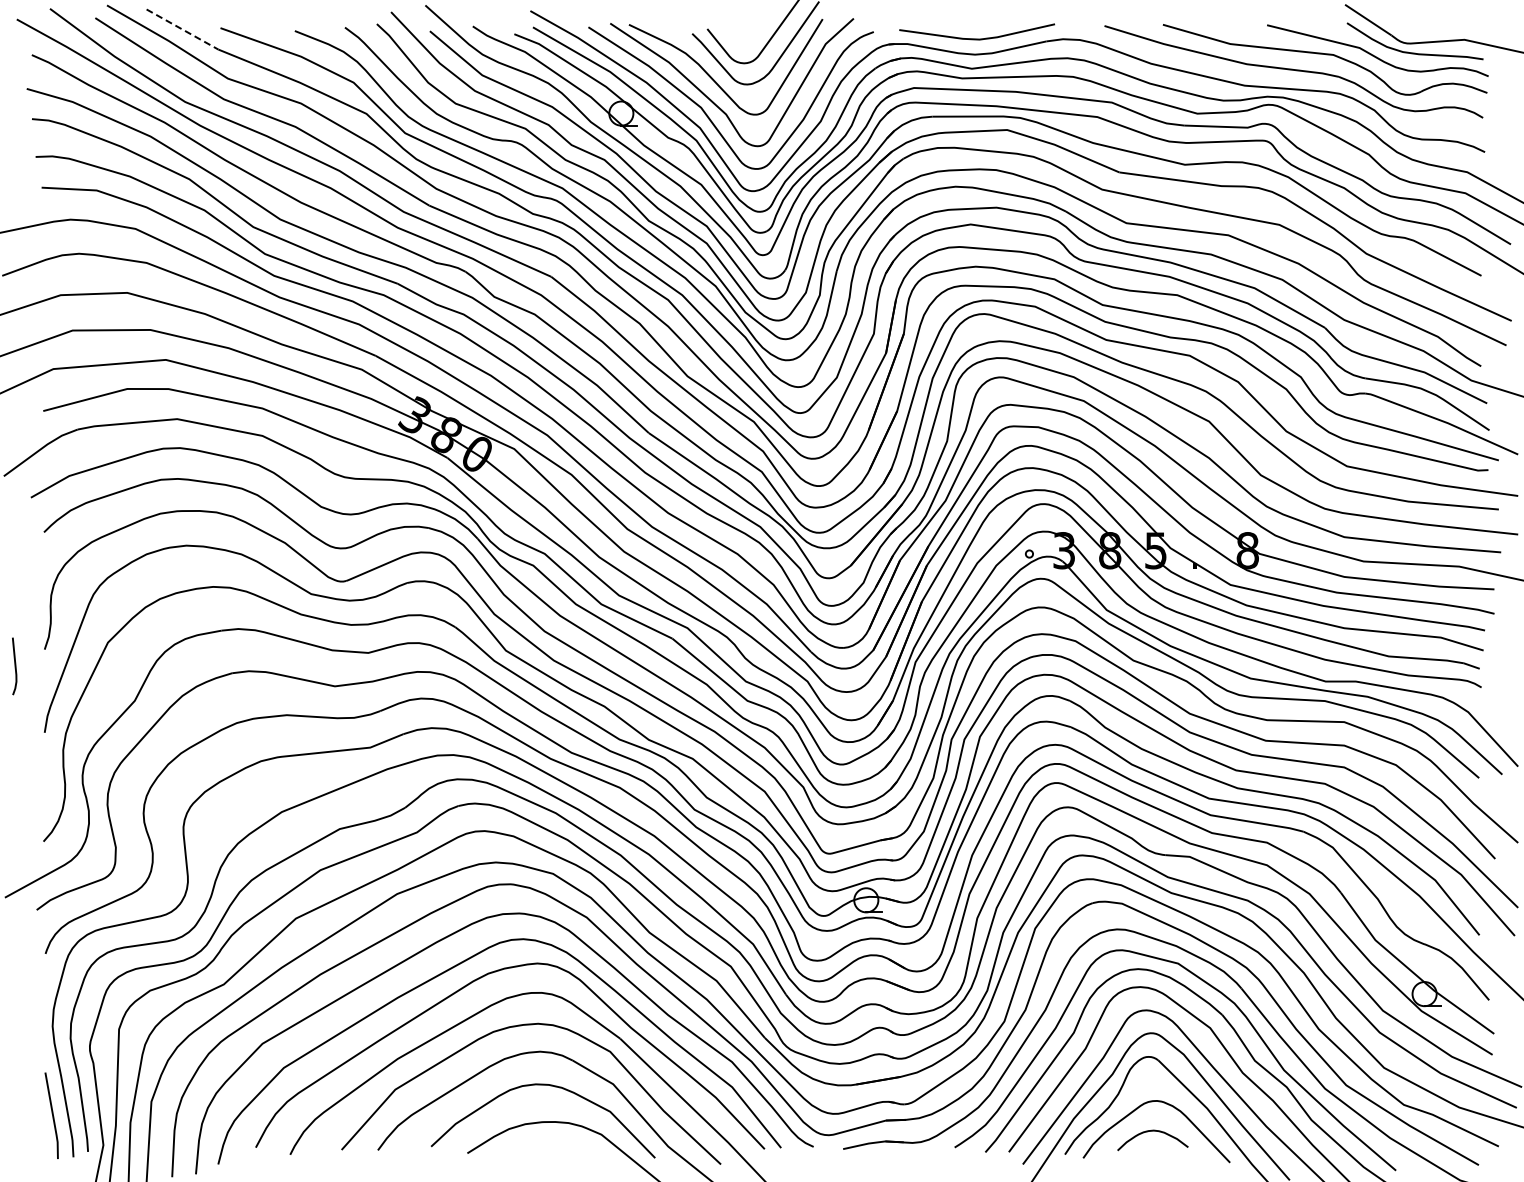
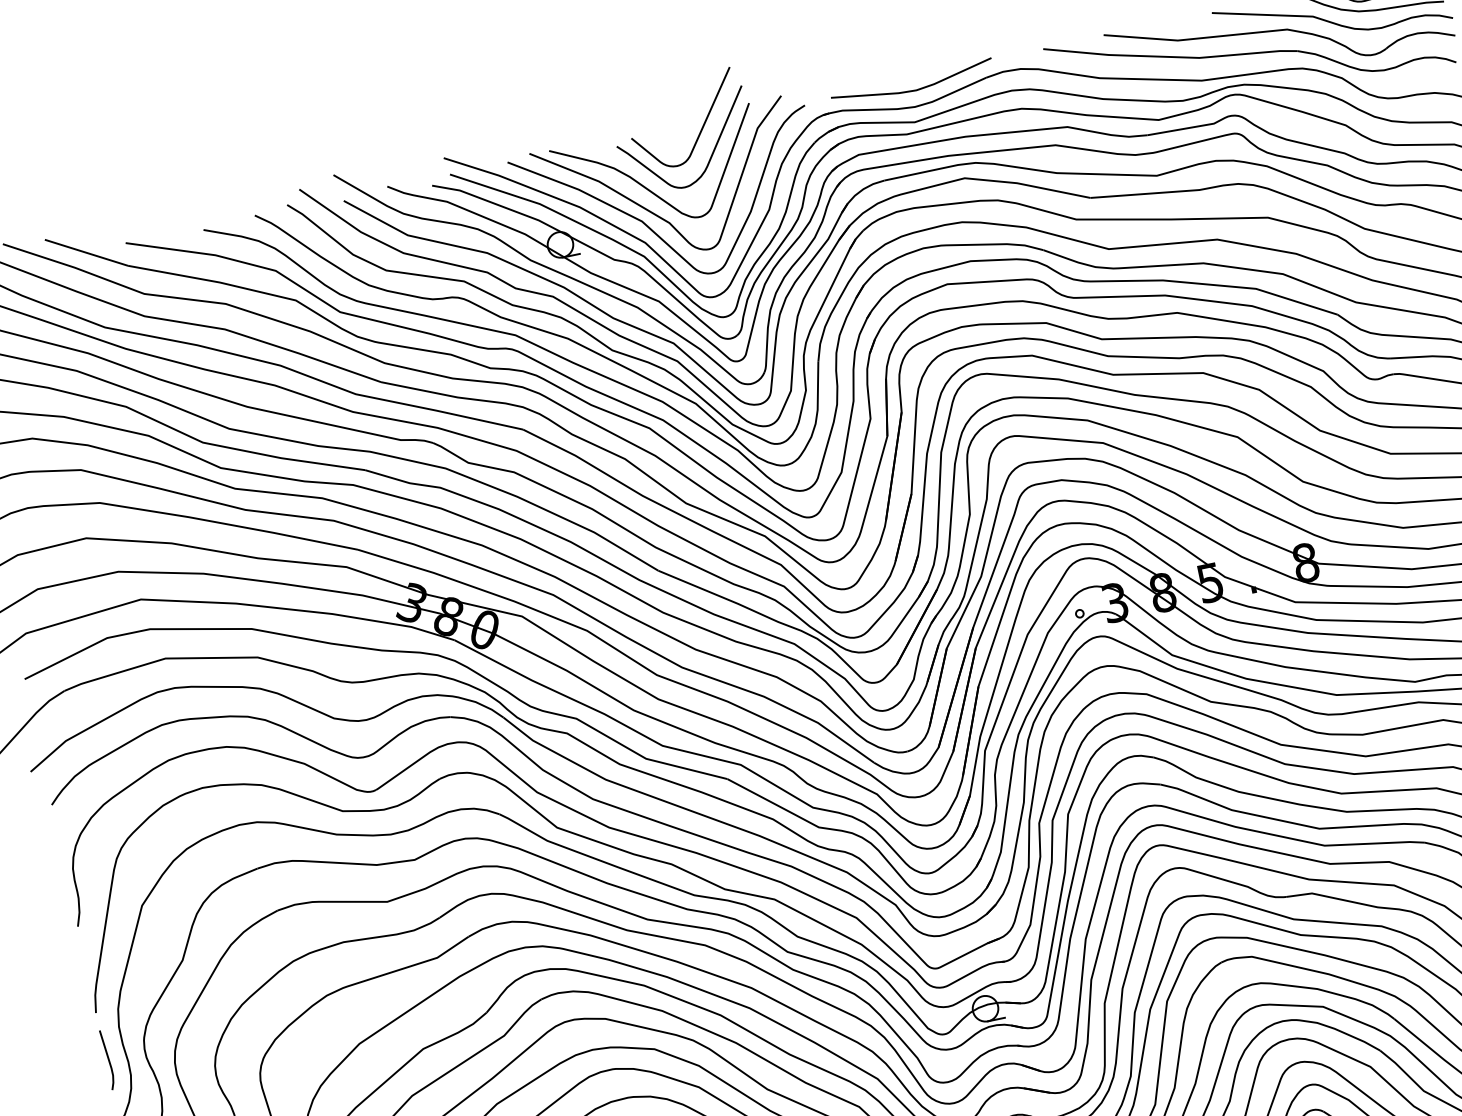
line: (182, 29) -> (86, 252), dashed -> solid
line: (14, 666) -> (107, 1060), moved

